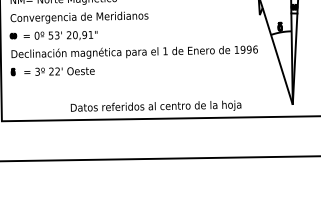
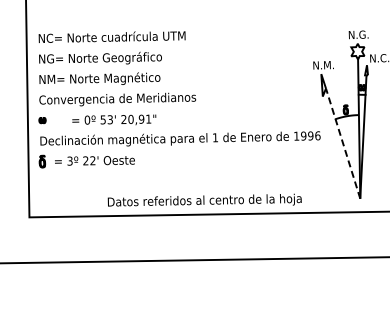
text: (60, 35) -> (114, 119), moved
line: (278, 56) -> (343, 143), solid -> dashed
part: (12, 71) -> (41, 160), size x1.6

